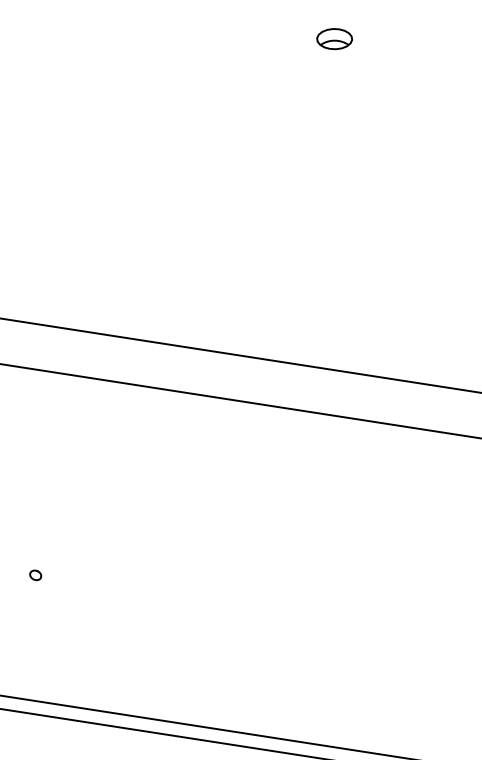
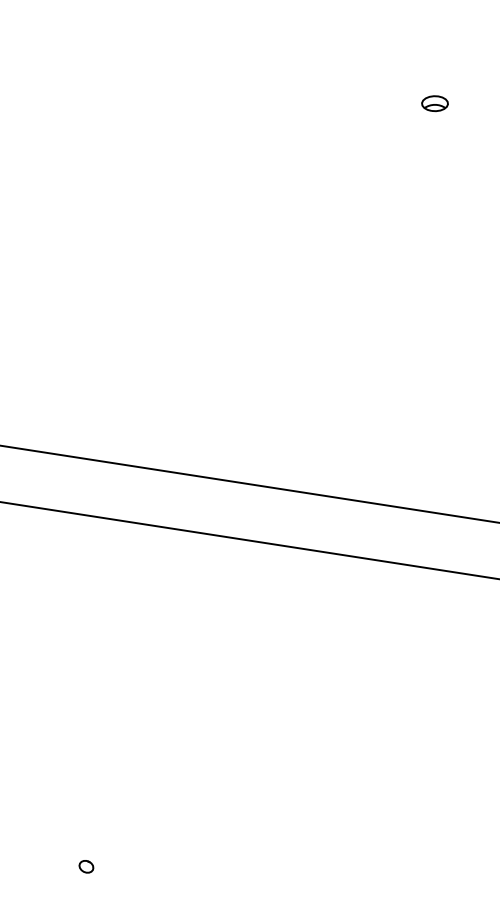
part: (334, 39) -> (434, 103), size x0.6
part: (35, 574) -> (86, 865), moved

